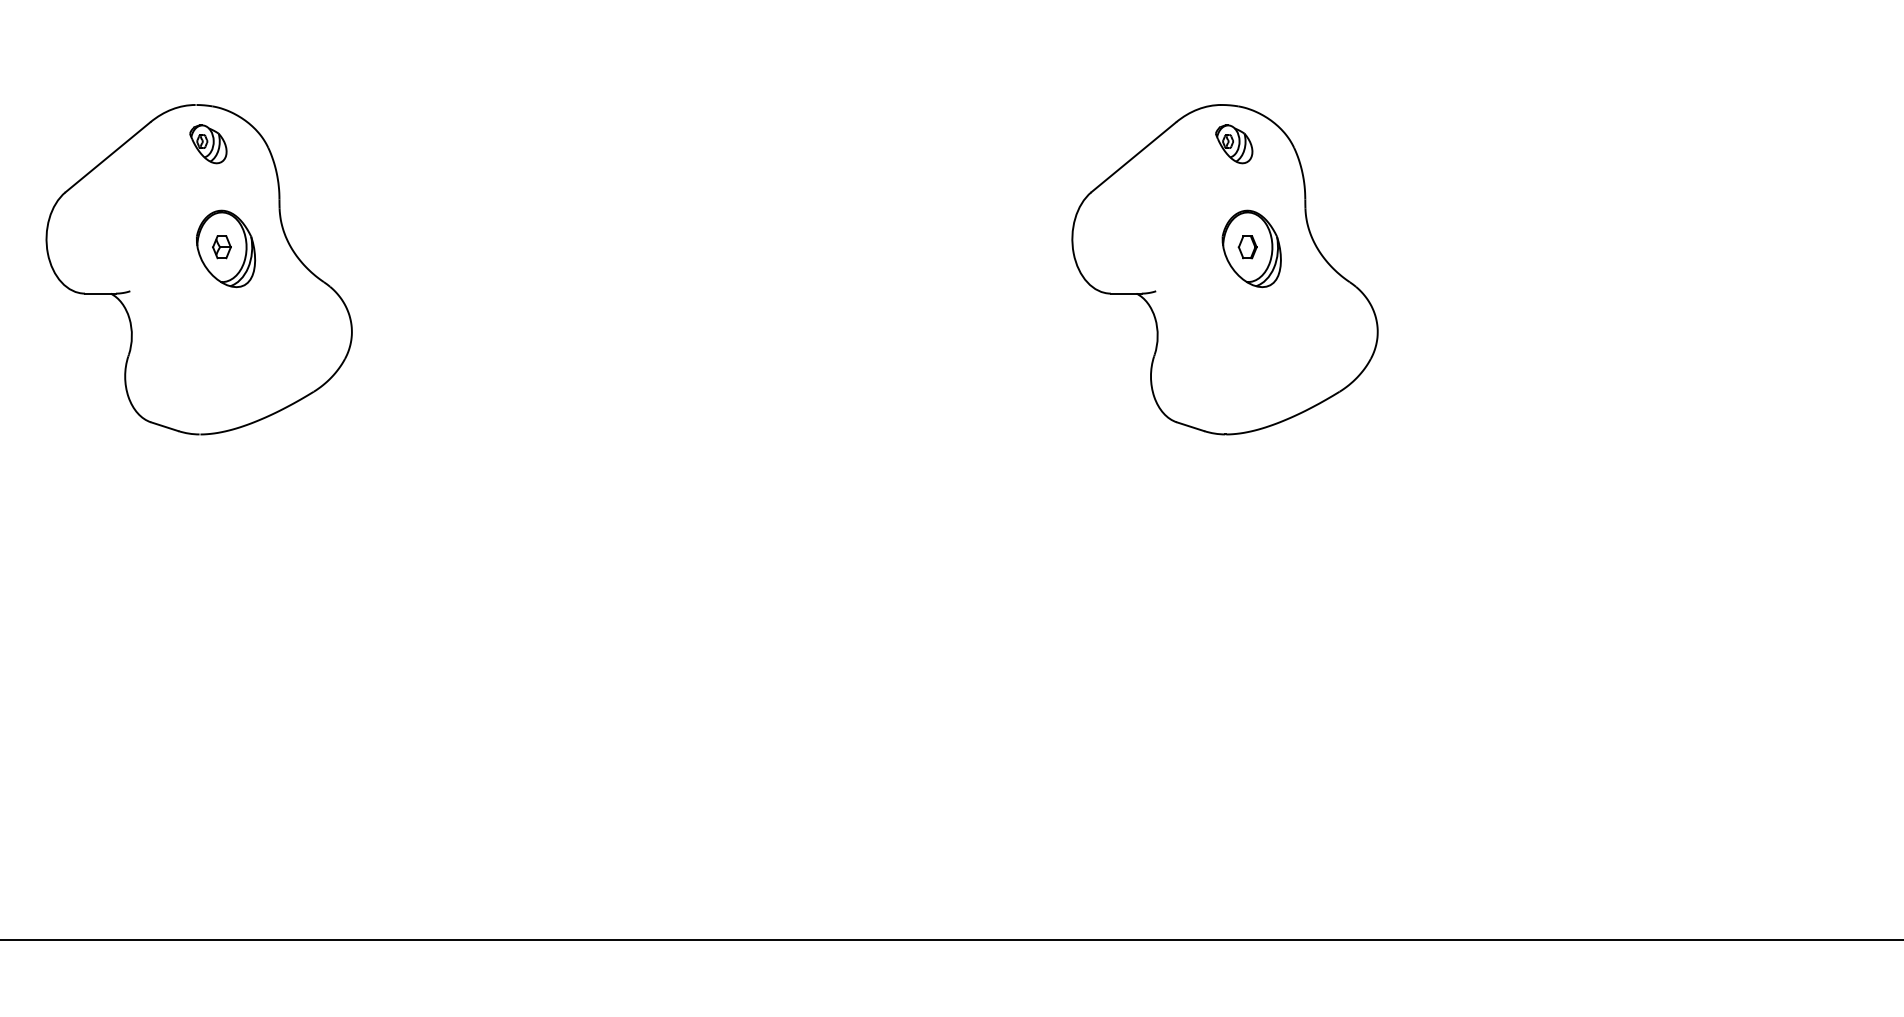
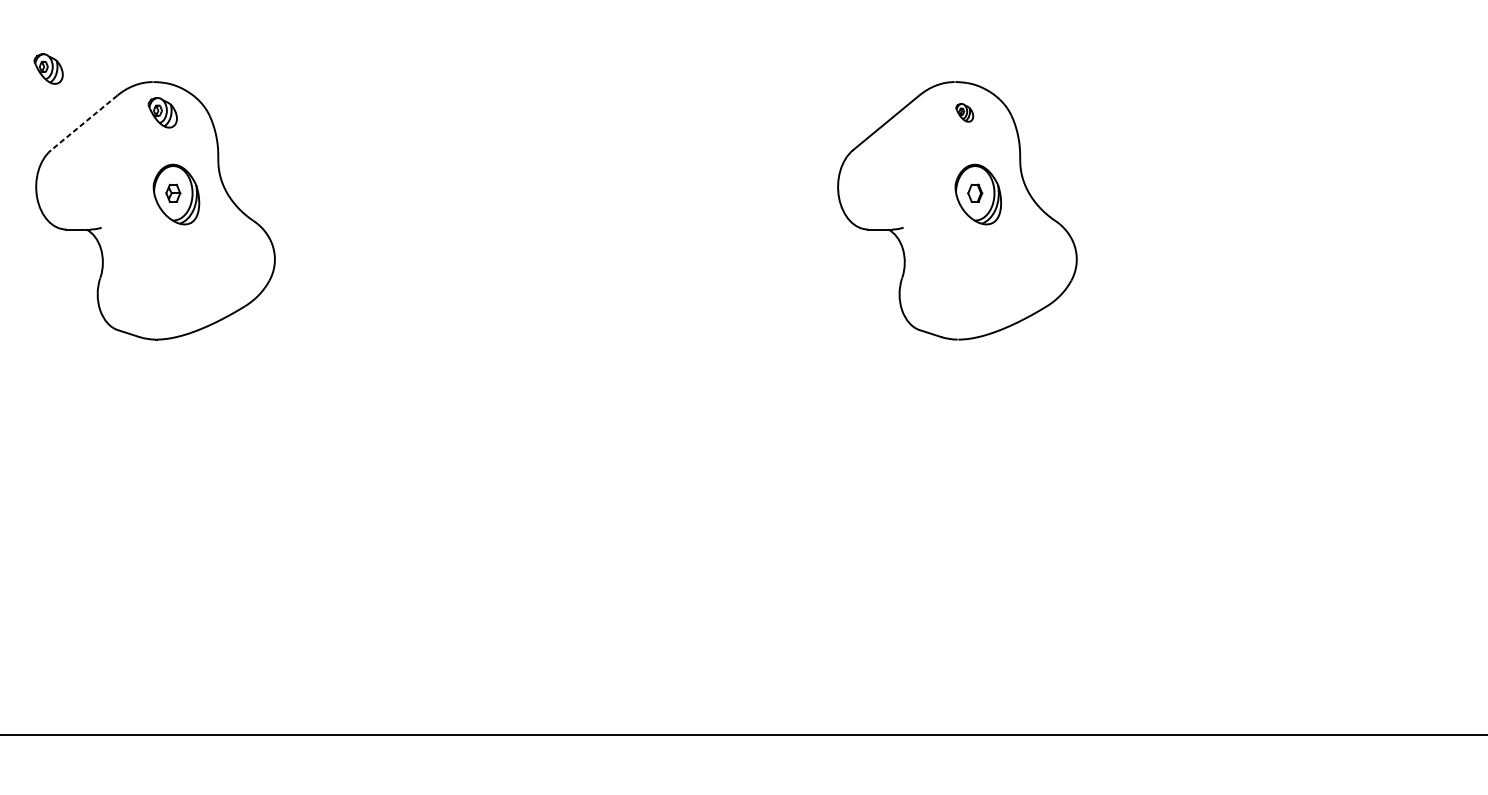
part: (62, 88) -> (48, 69), added
part: (1234, 144) -> (964, 112), size x0.6
line: (108, 157) -> (84, 123), solid -> dashed

